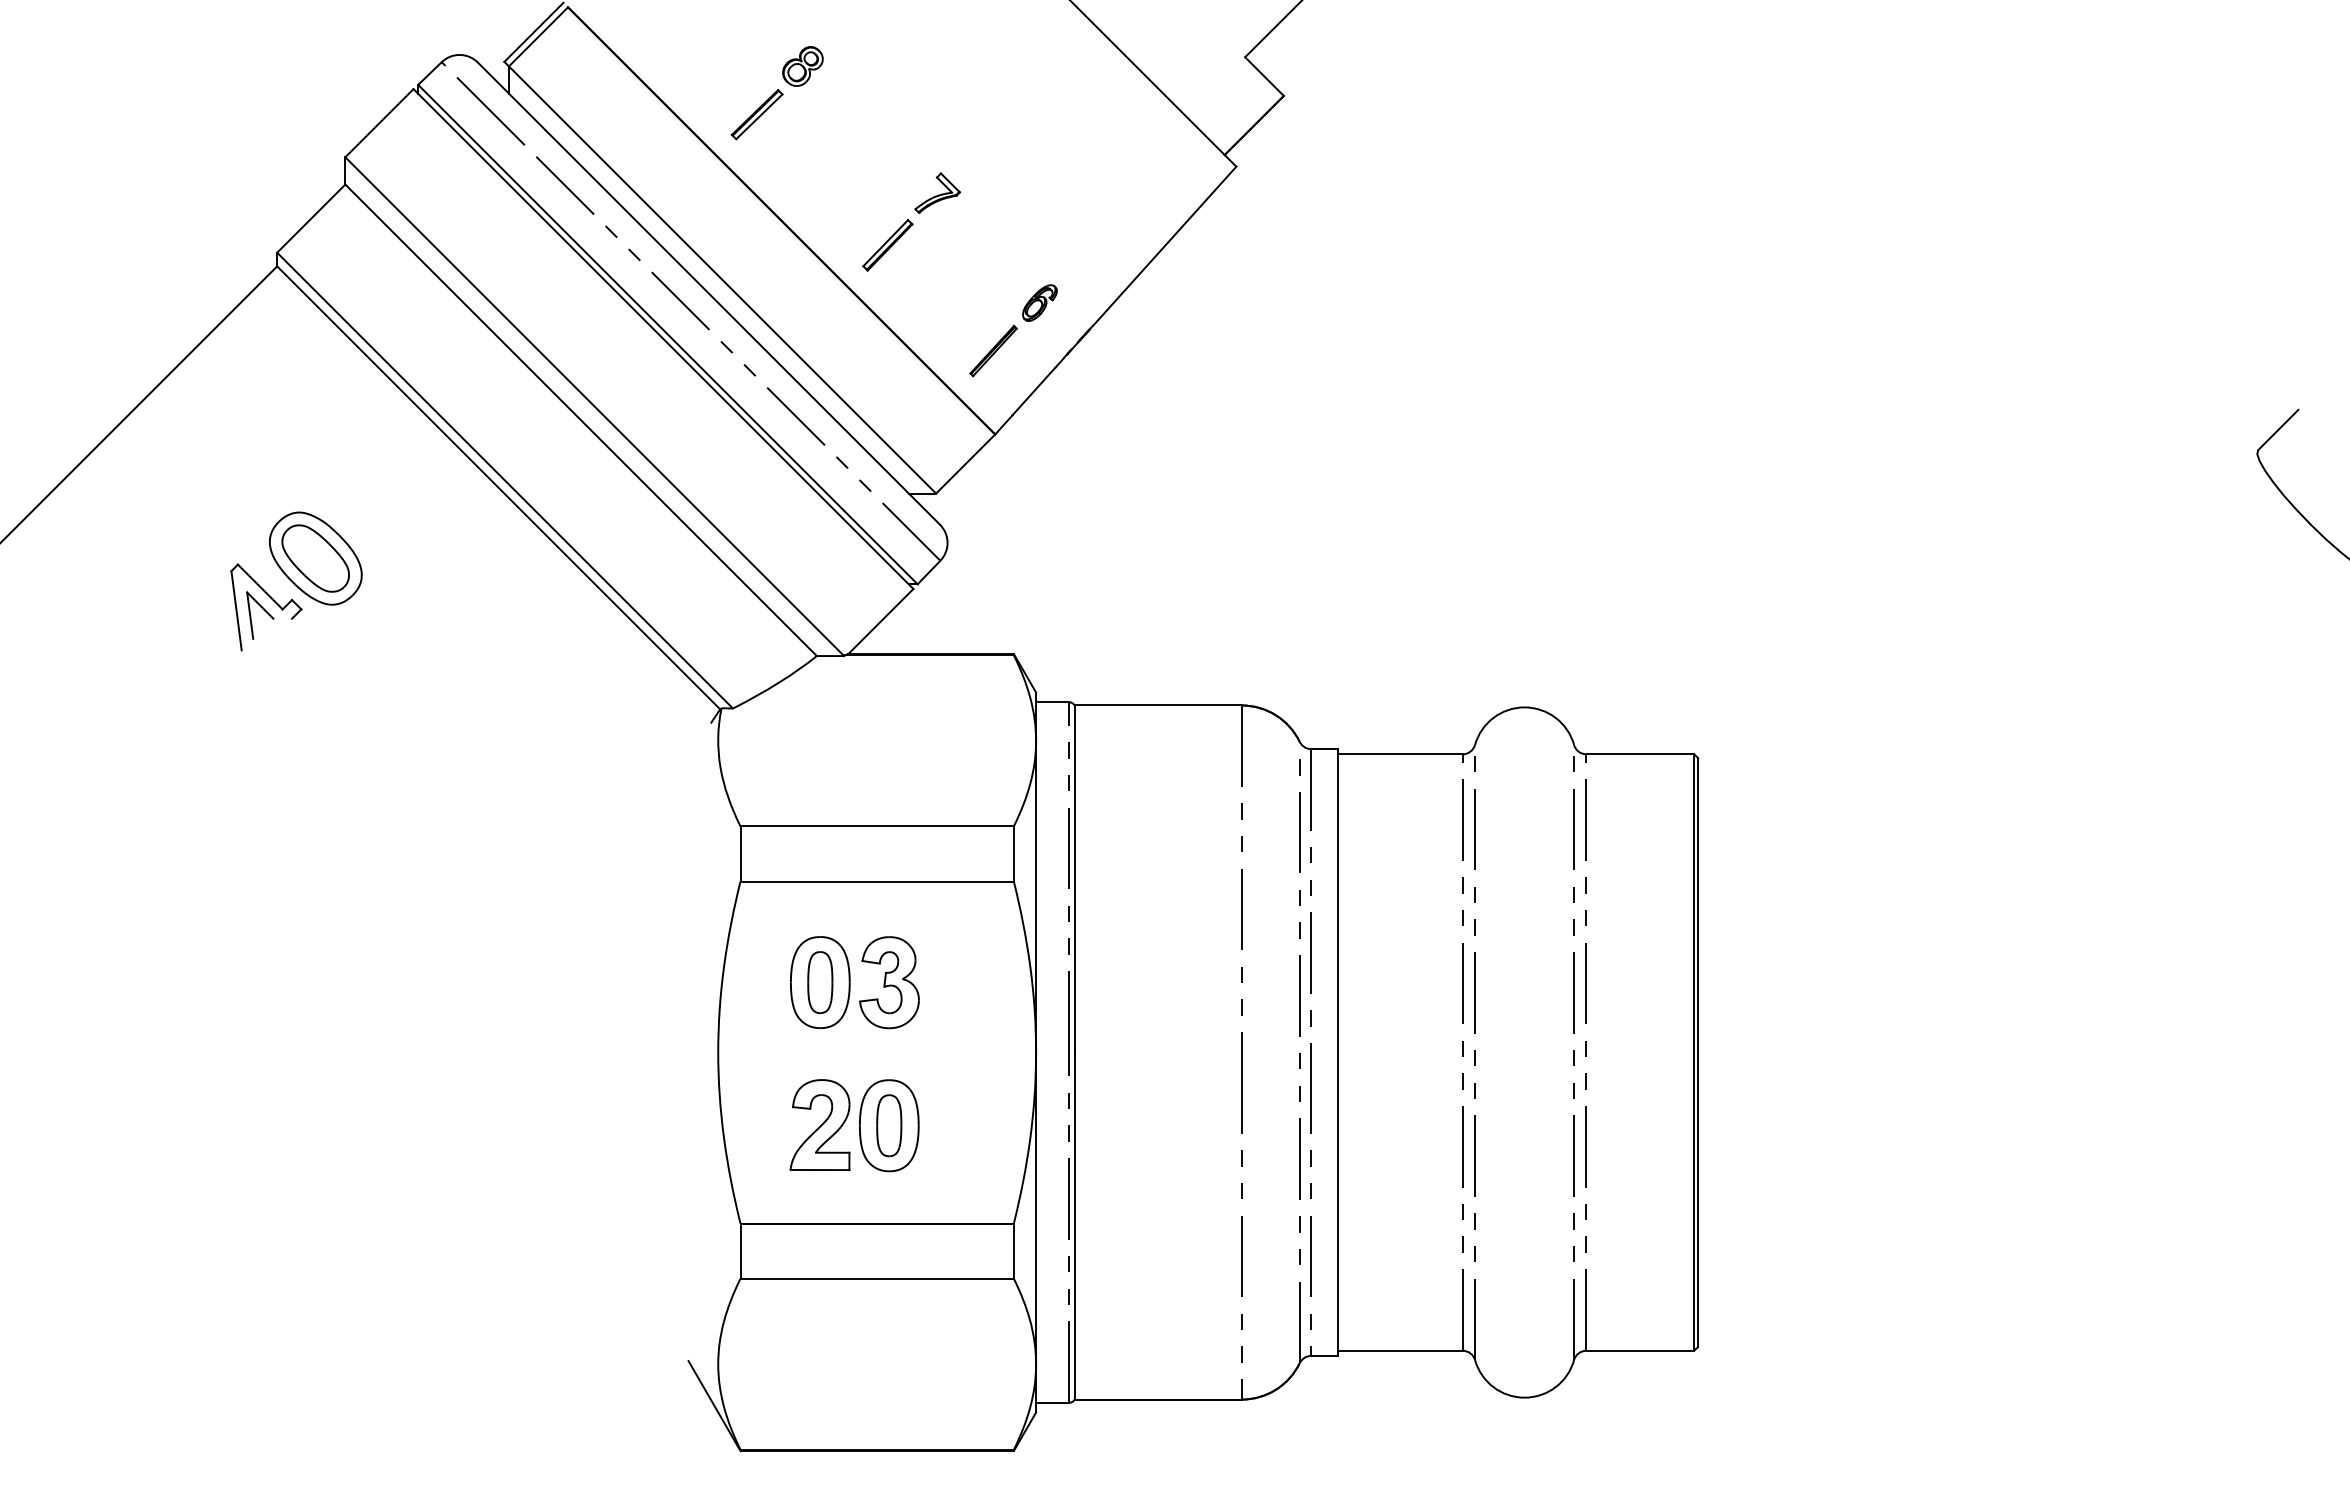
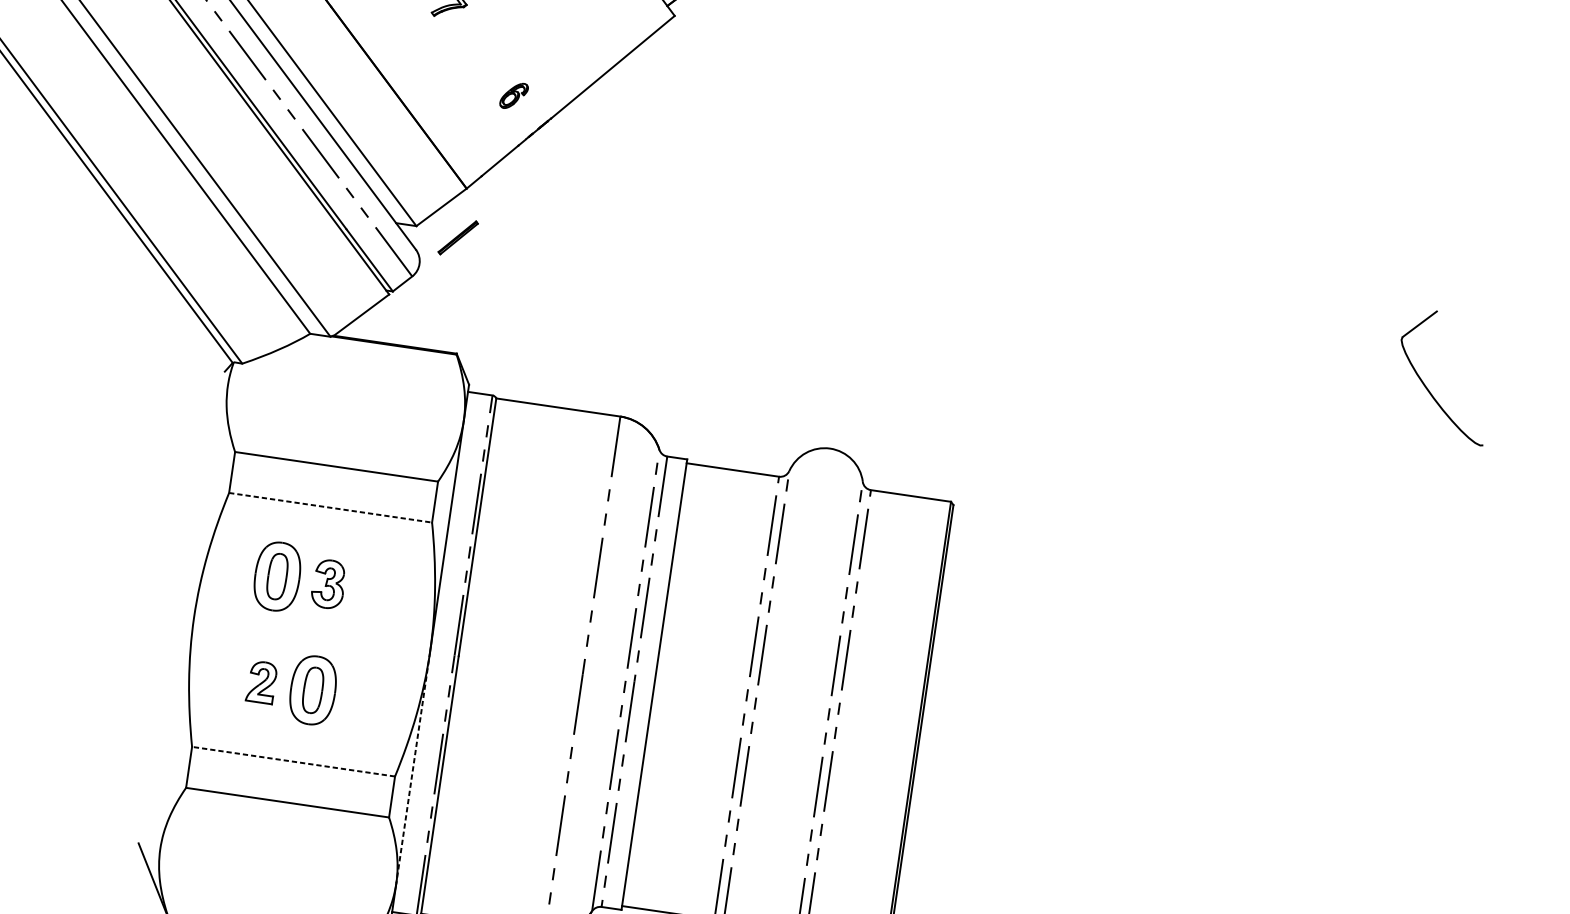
part: (887, 245) -> (407, 36), removed
part: (993, 351) -> (458, 238), moved
line: (877, 881) -> (330, 507), solid -> dashed
part: (889, 982) -> (328, 584), size x0.7
part: (819, 1124) -> (261, 681), size x0.6
line: (1036, 1208) -> (413, 767), solid -> dashed
line: (877, 1223) -> (293, 761), solid -> dashed

